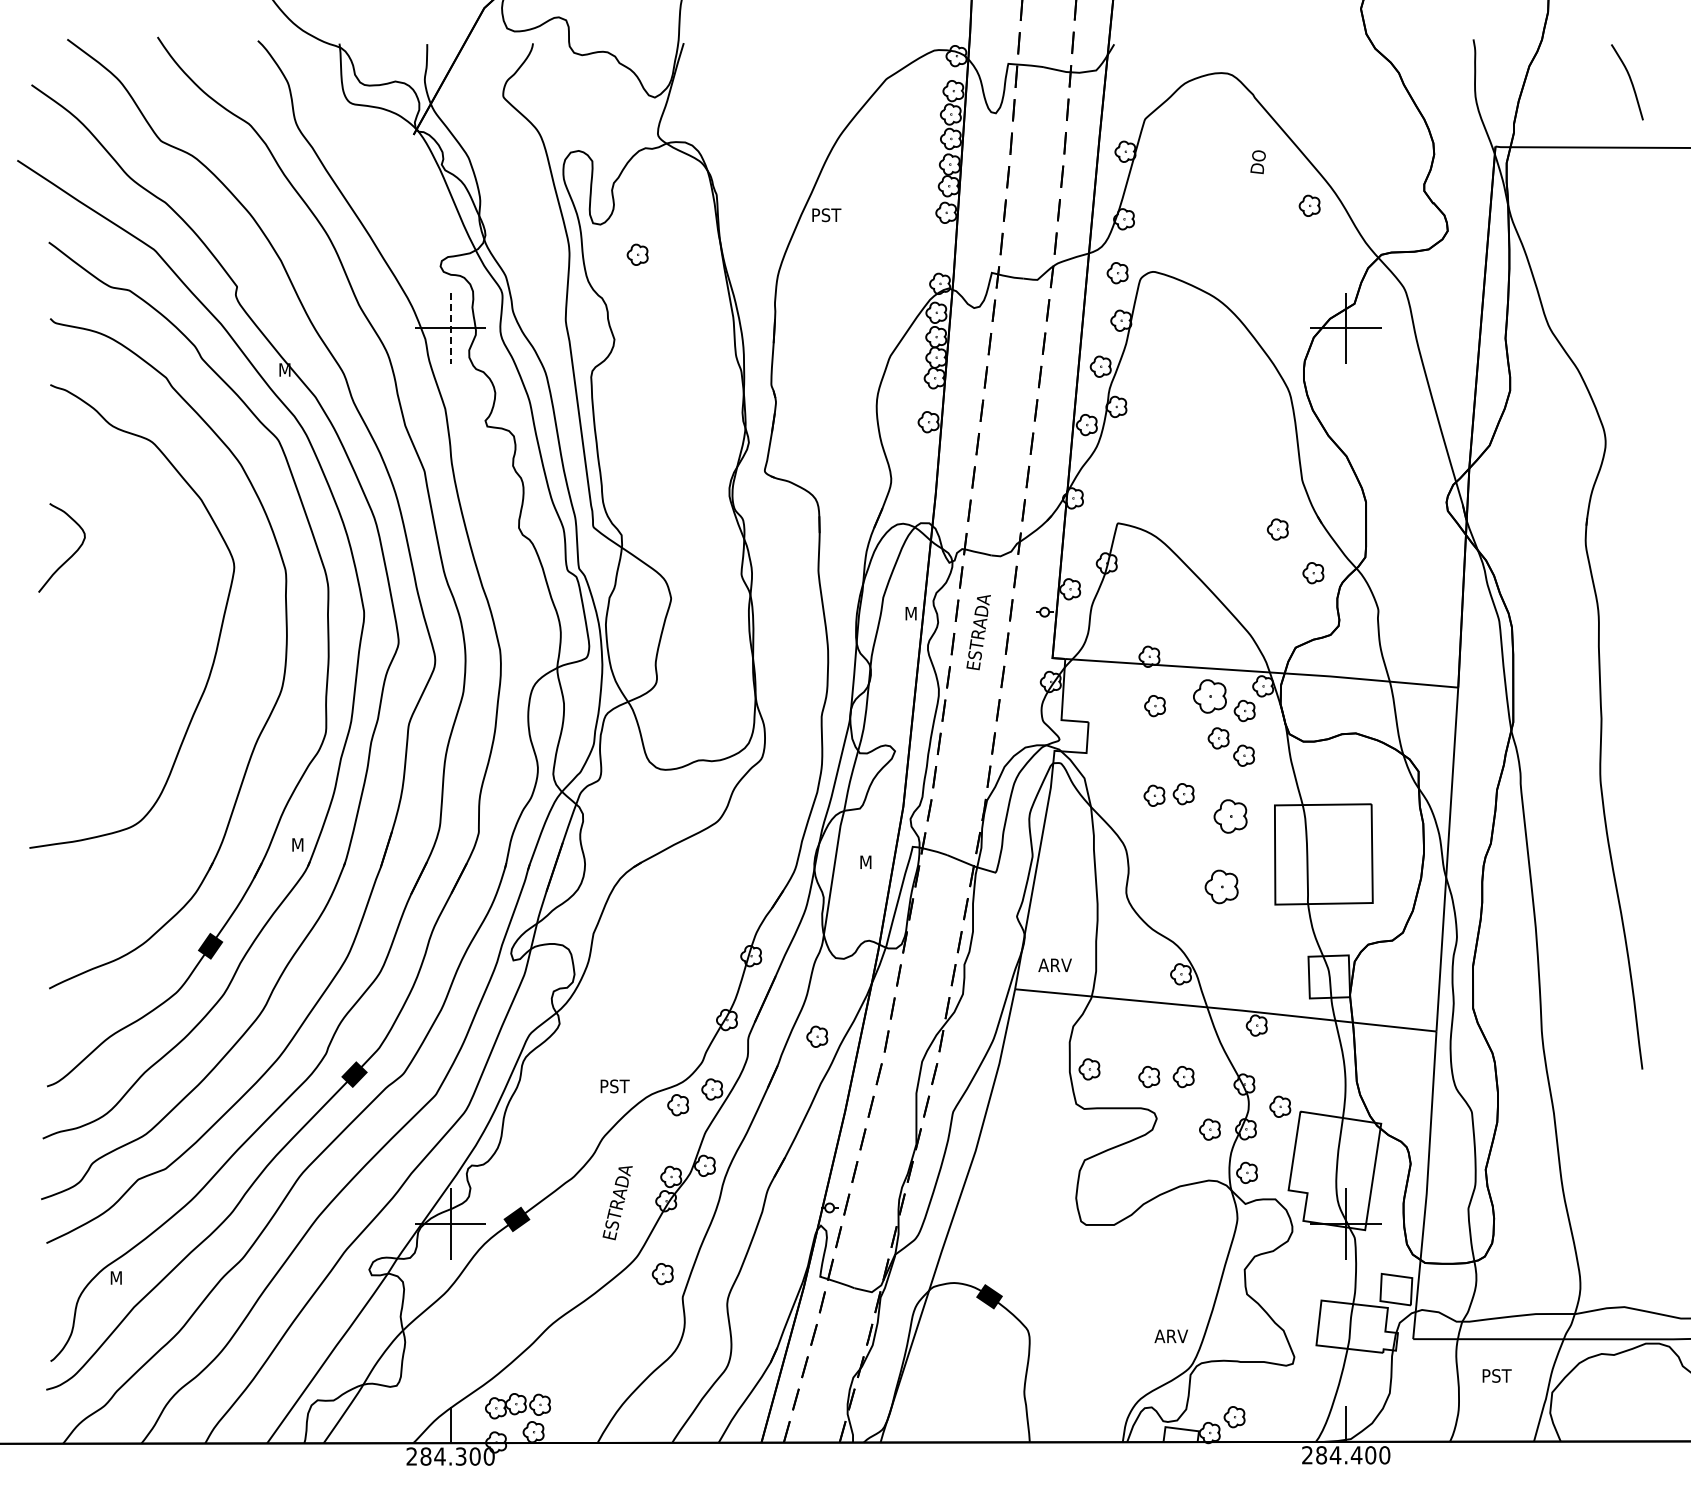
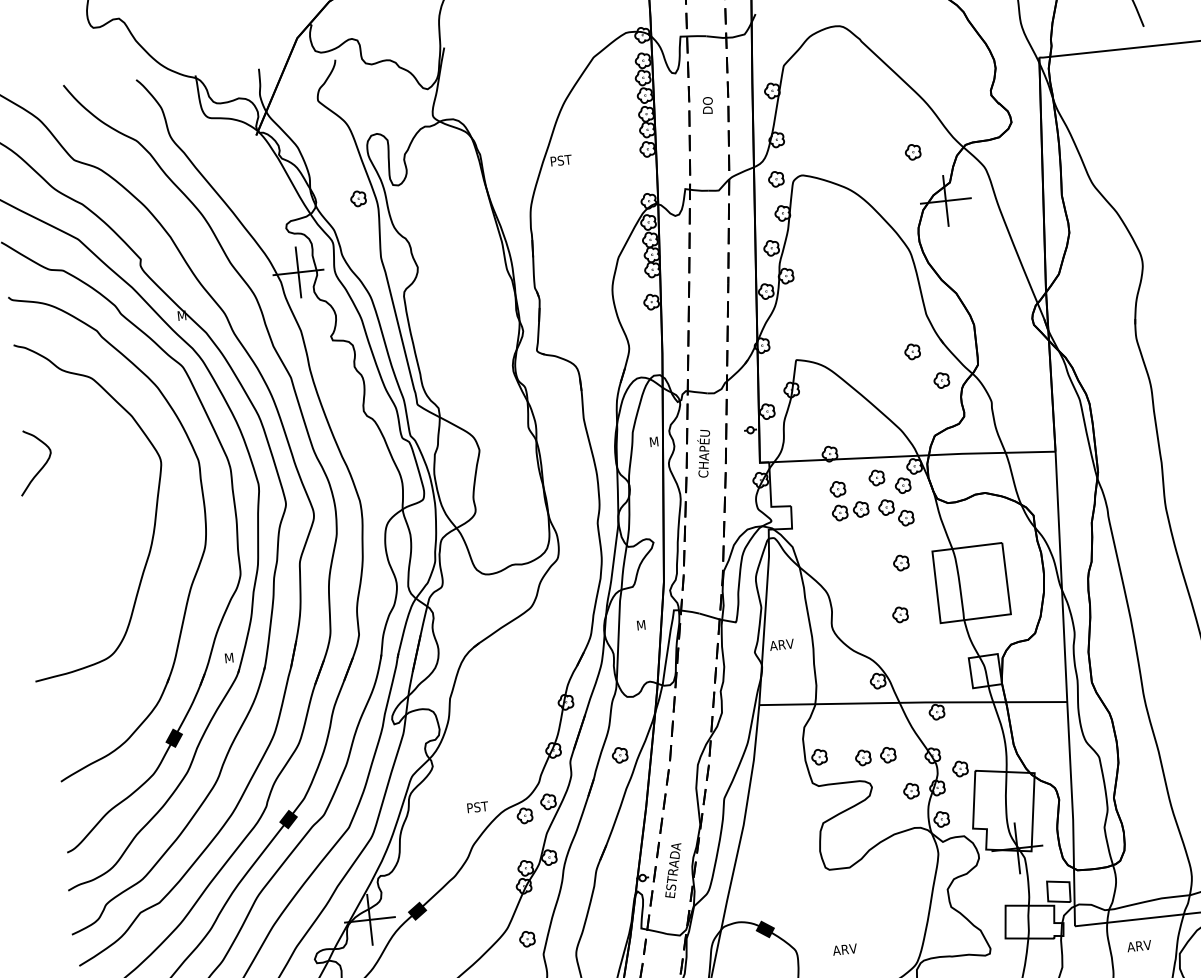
text: (1257, 162) -> (707, 105), moved
part: (1309, 205) -> (912, 151), moved
part: (637, 254) -> (358, 198), moved
line: (450, 328) -> (298, 272), dashed -> solid
text: (978, 632) -> (704, 450), ESTRADA -> CHAPÉU
part: (1209, 696) -> (876, 477), size x0.62
part: (1168, 794) -> (850, 510), moved
part: (1230, 816) -> (901, 563), size x0.62
part: (1221, 887) -> (900, 615), size x0.62
text: (1054, 964) -> (781, 644), moved
text: (617, 1203) -> (673, 871), moved
text: (1170, 1335) -> (844, 949), moved
text: (1497, 1375) -> (1138, 945), PST -> ARV

